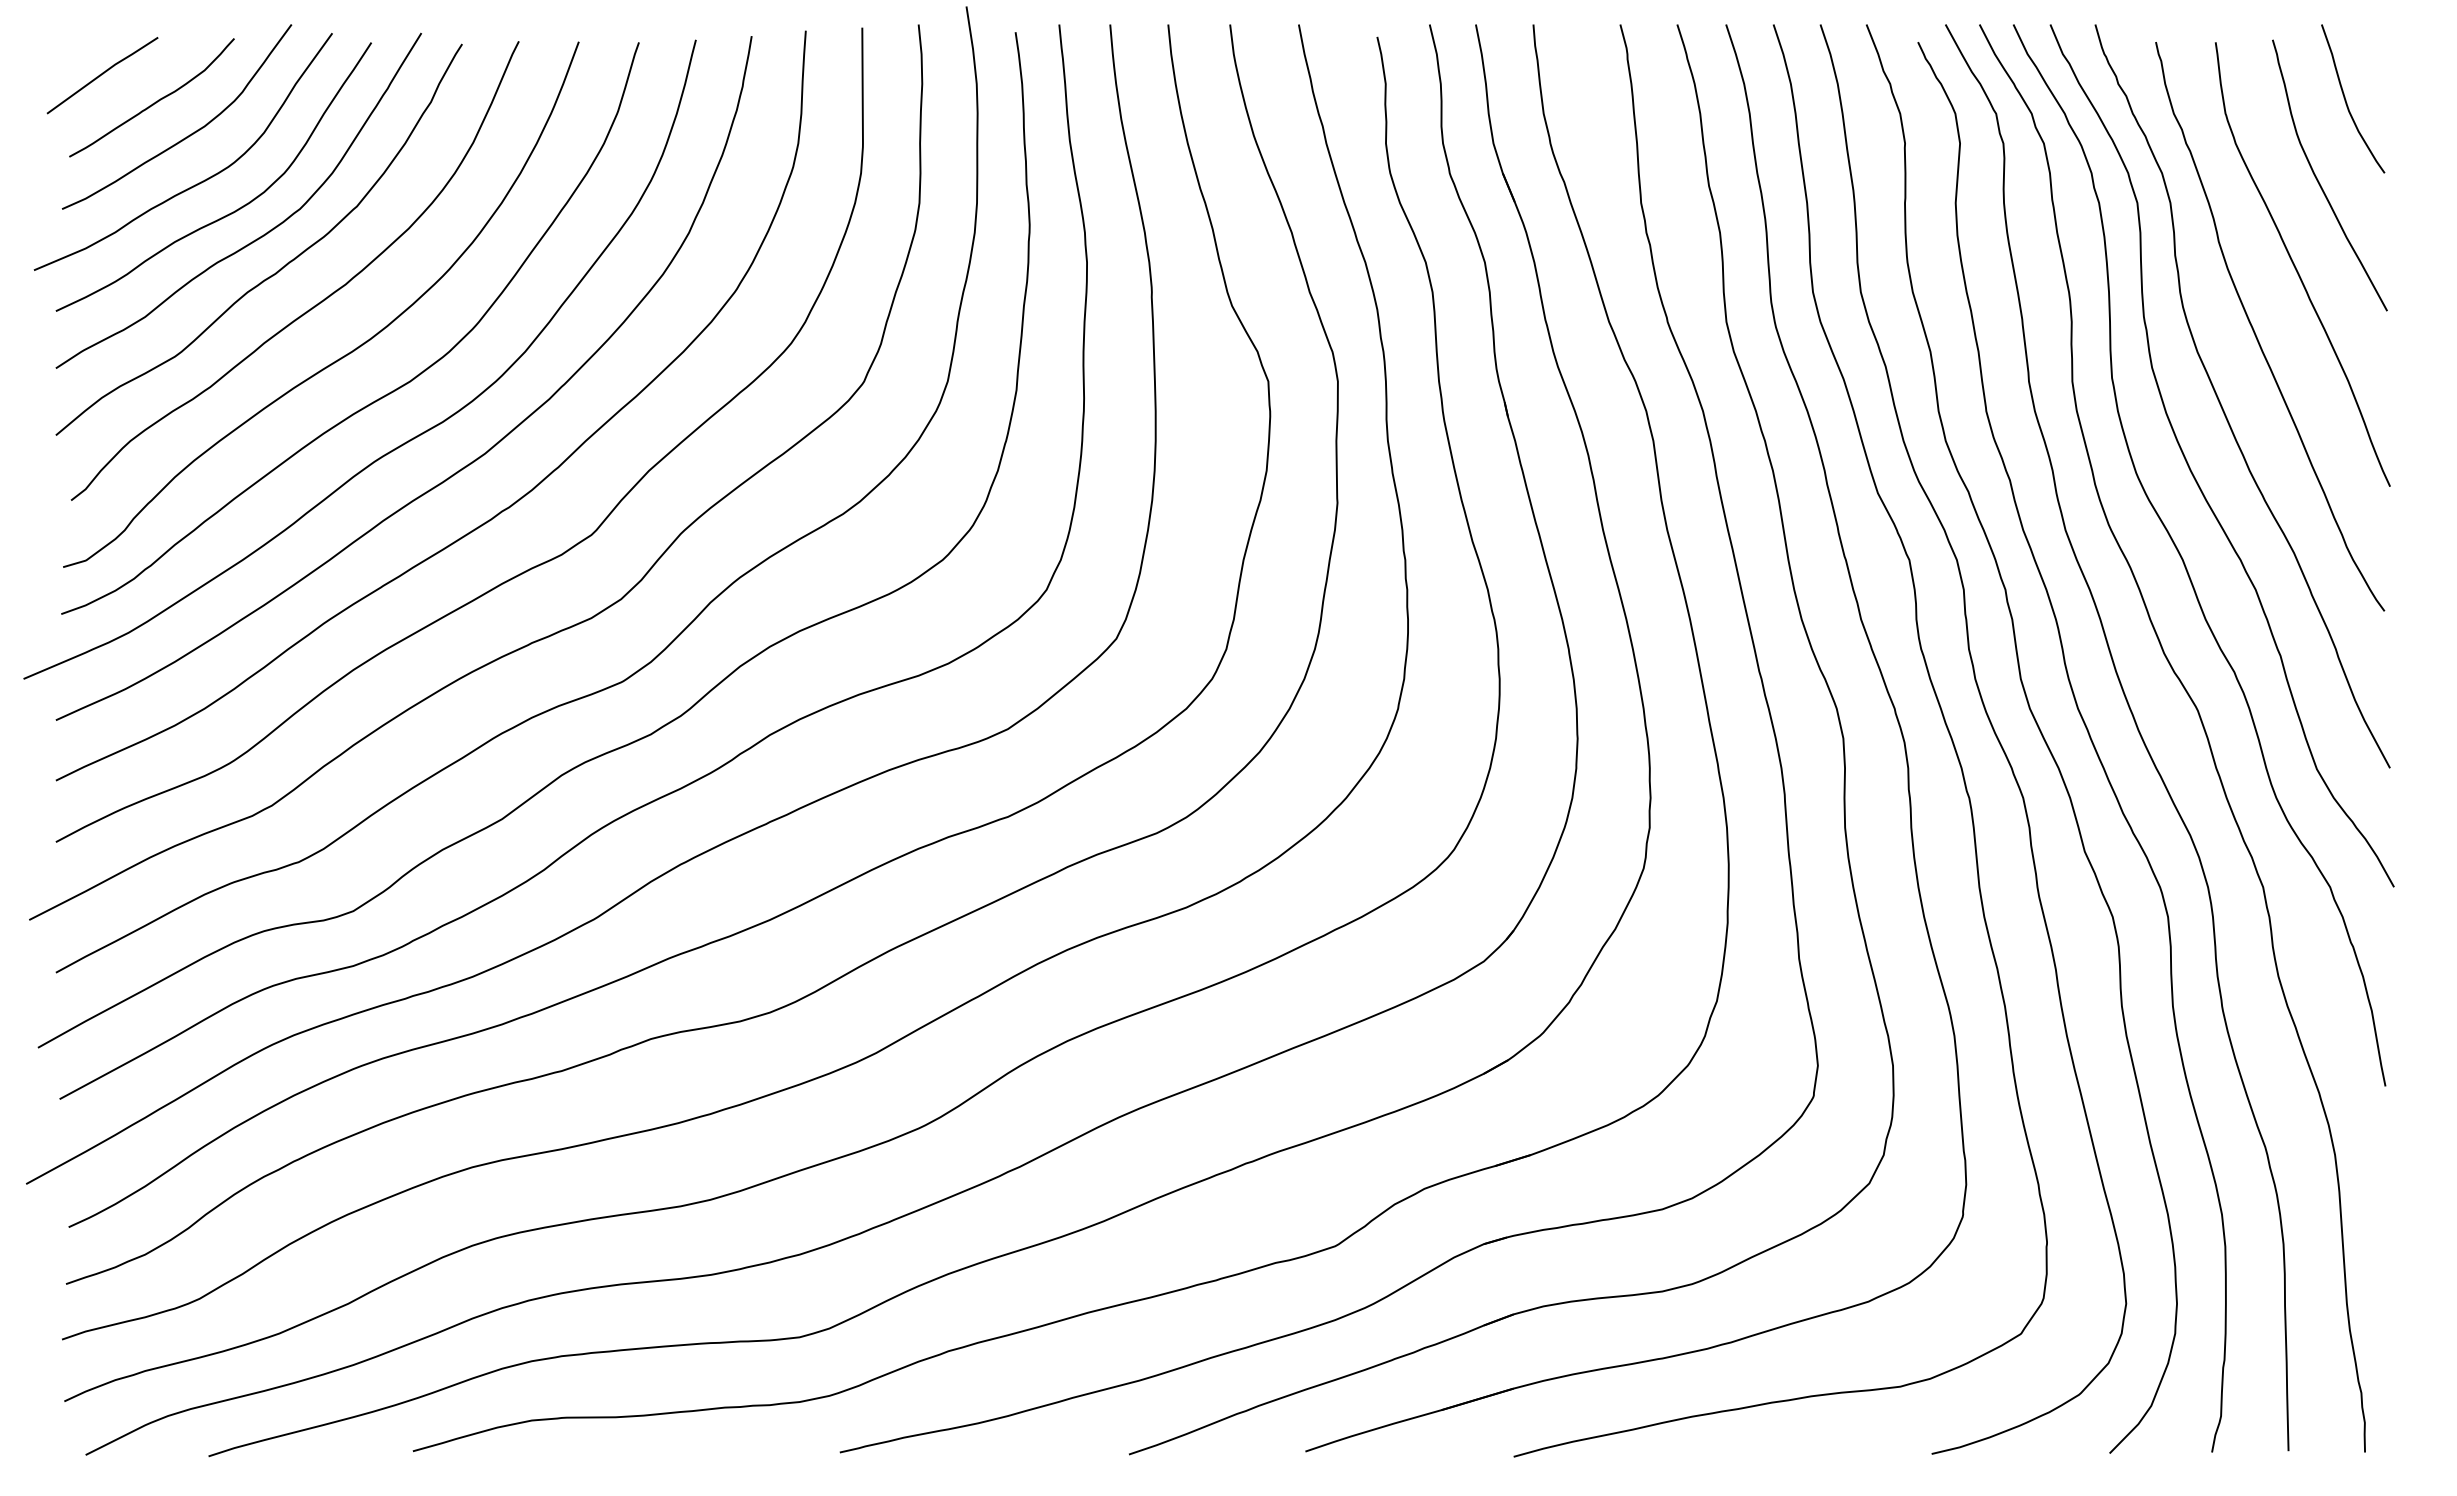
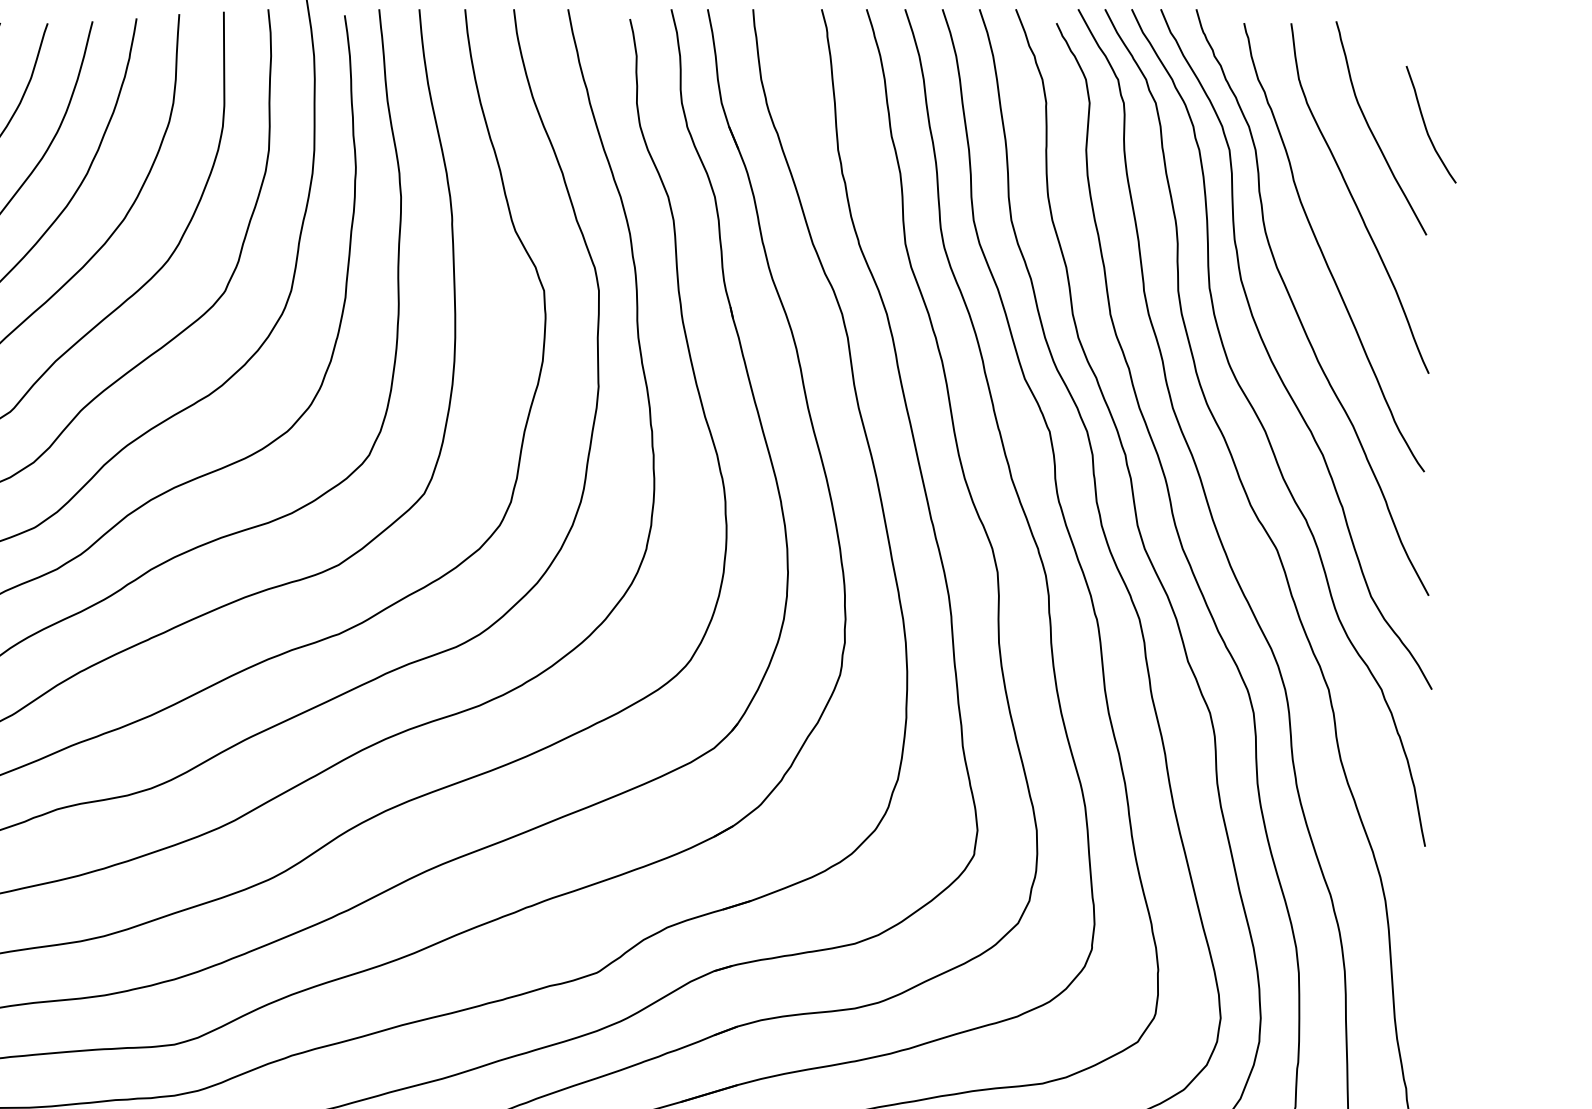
curve: (2346, 99) -> (1425, 125), moved

